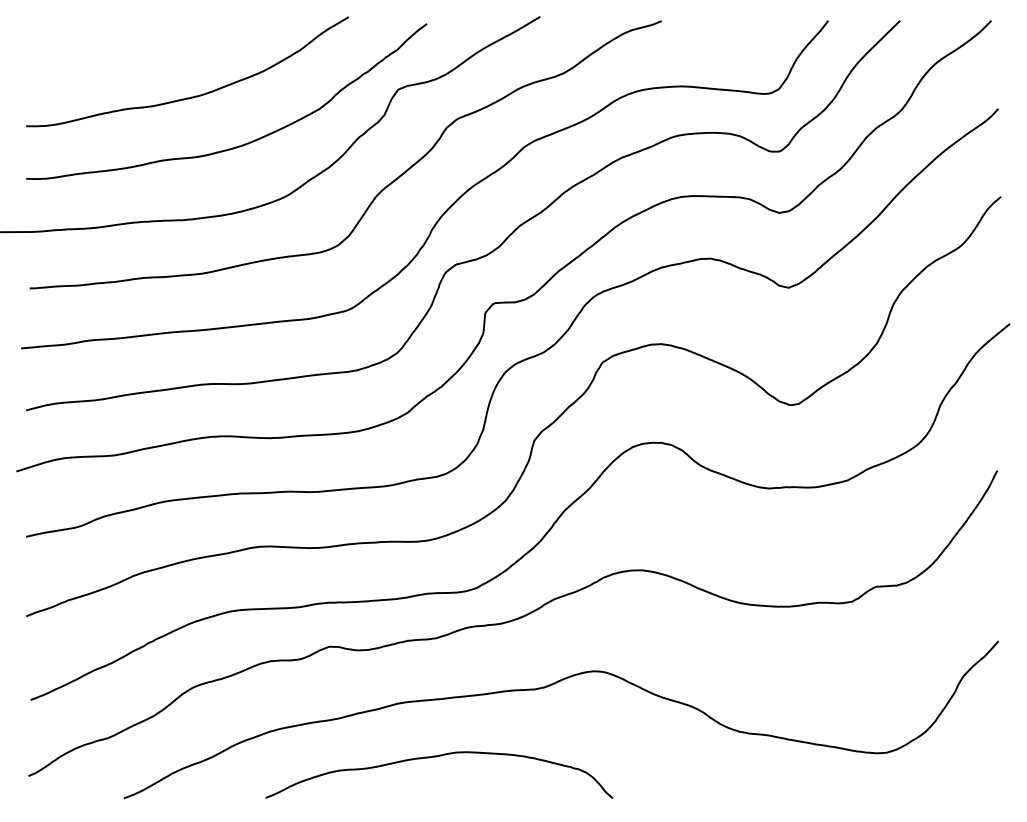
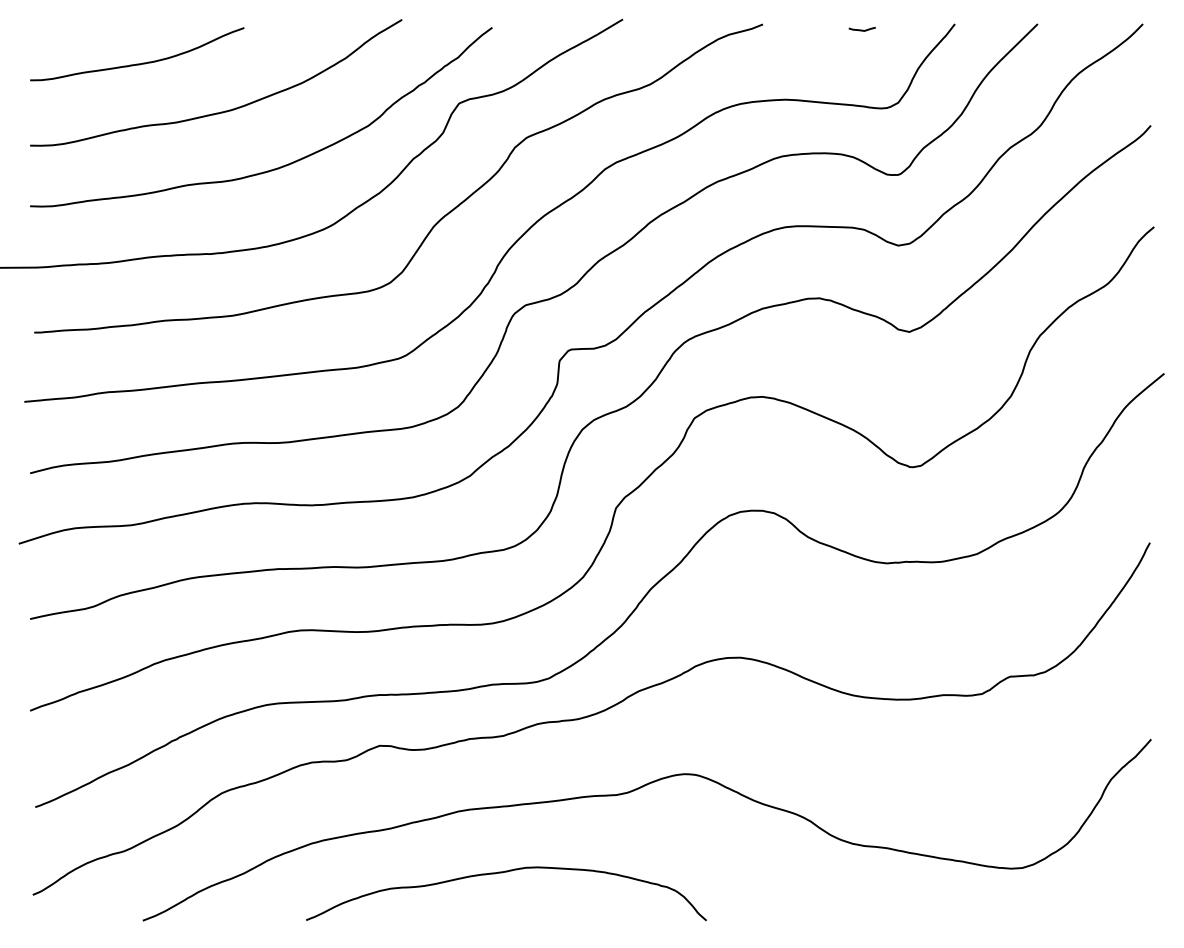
curve: (747, 25) -> (861, 29), added
curve: (119, 54) -> (137, 63), added

